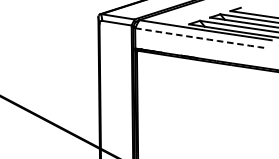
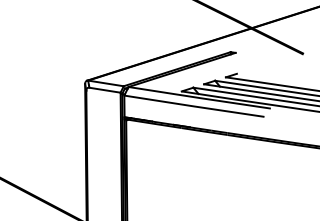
arc: (201, 38) -> (194, 106), dashed -> solid

